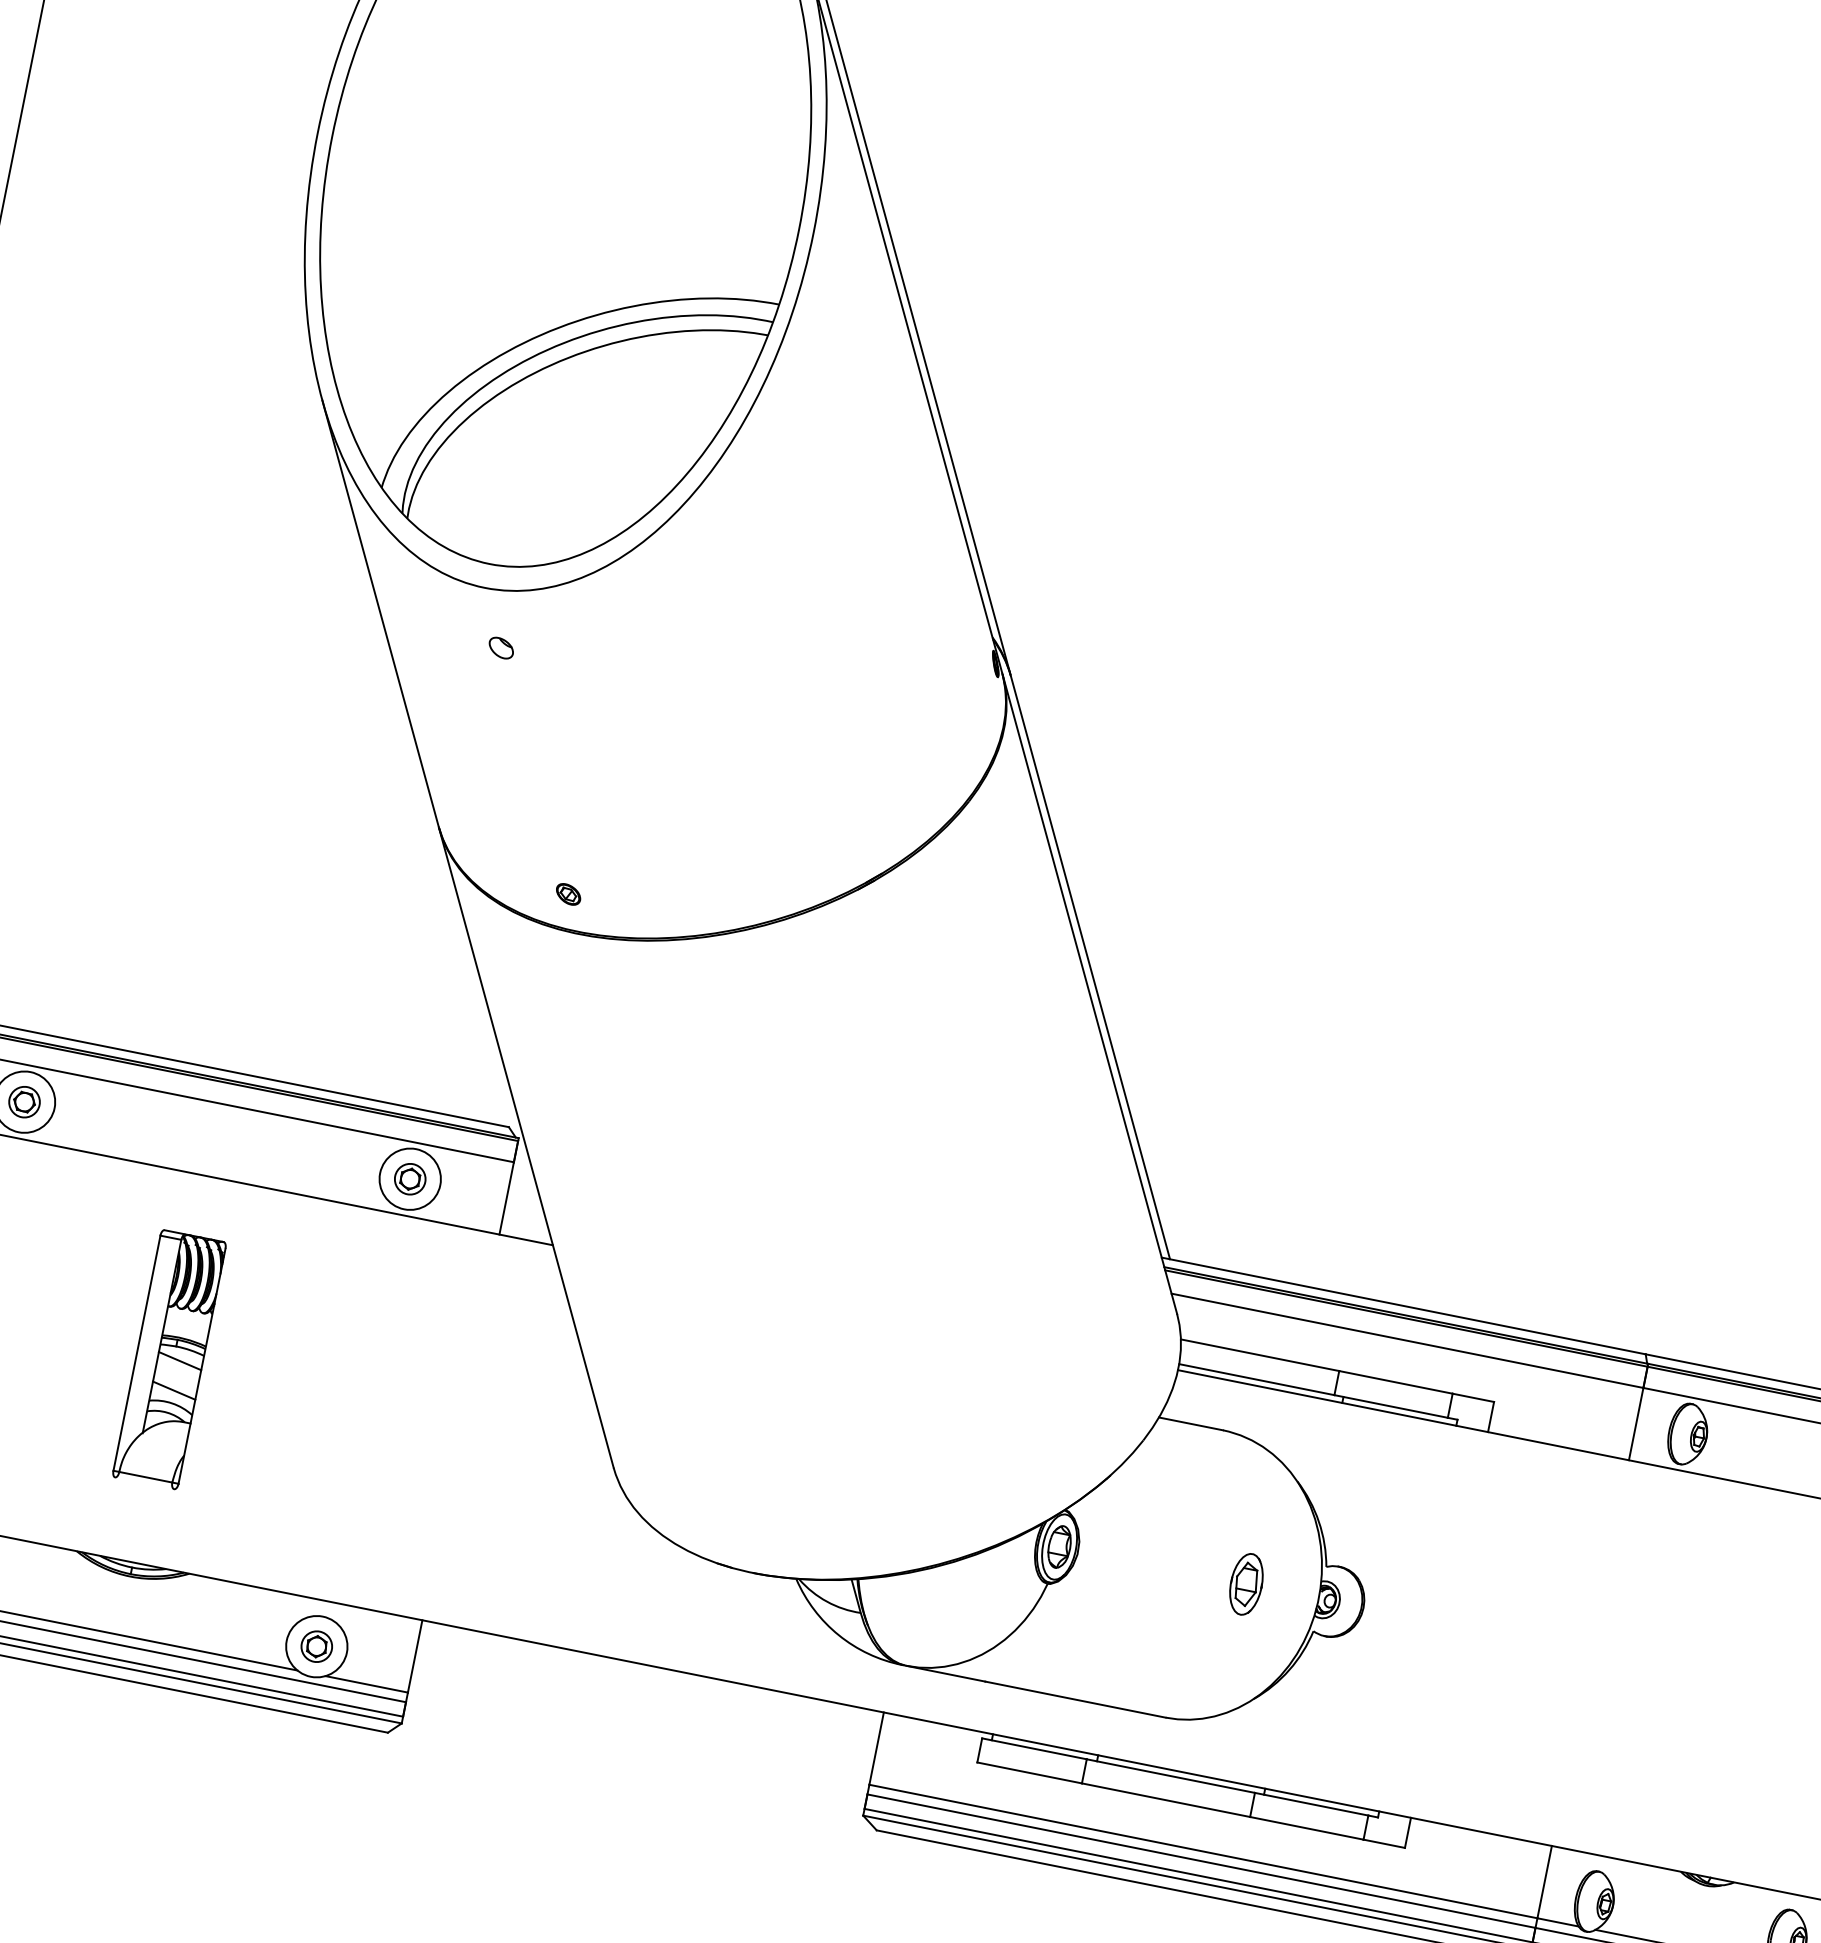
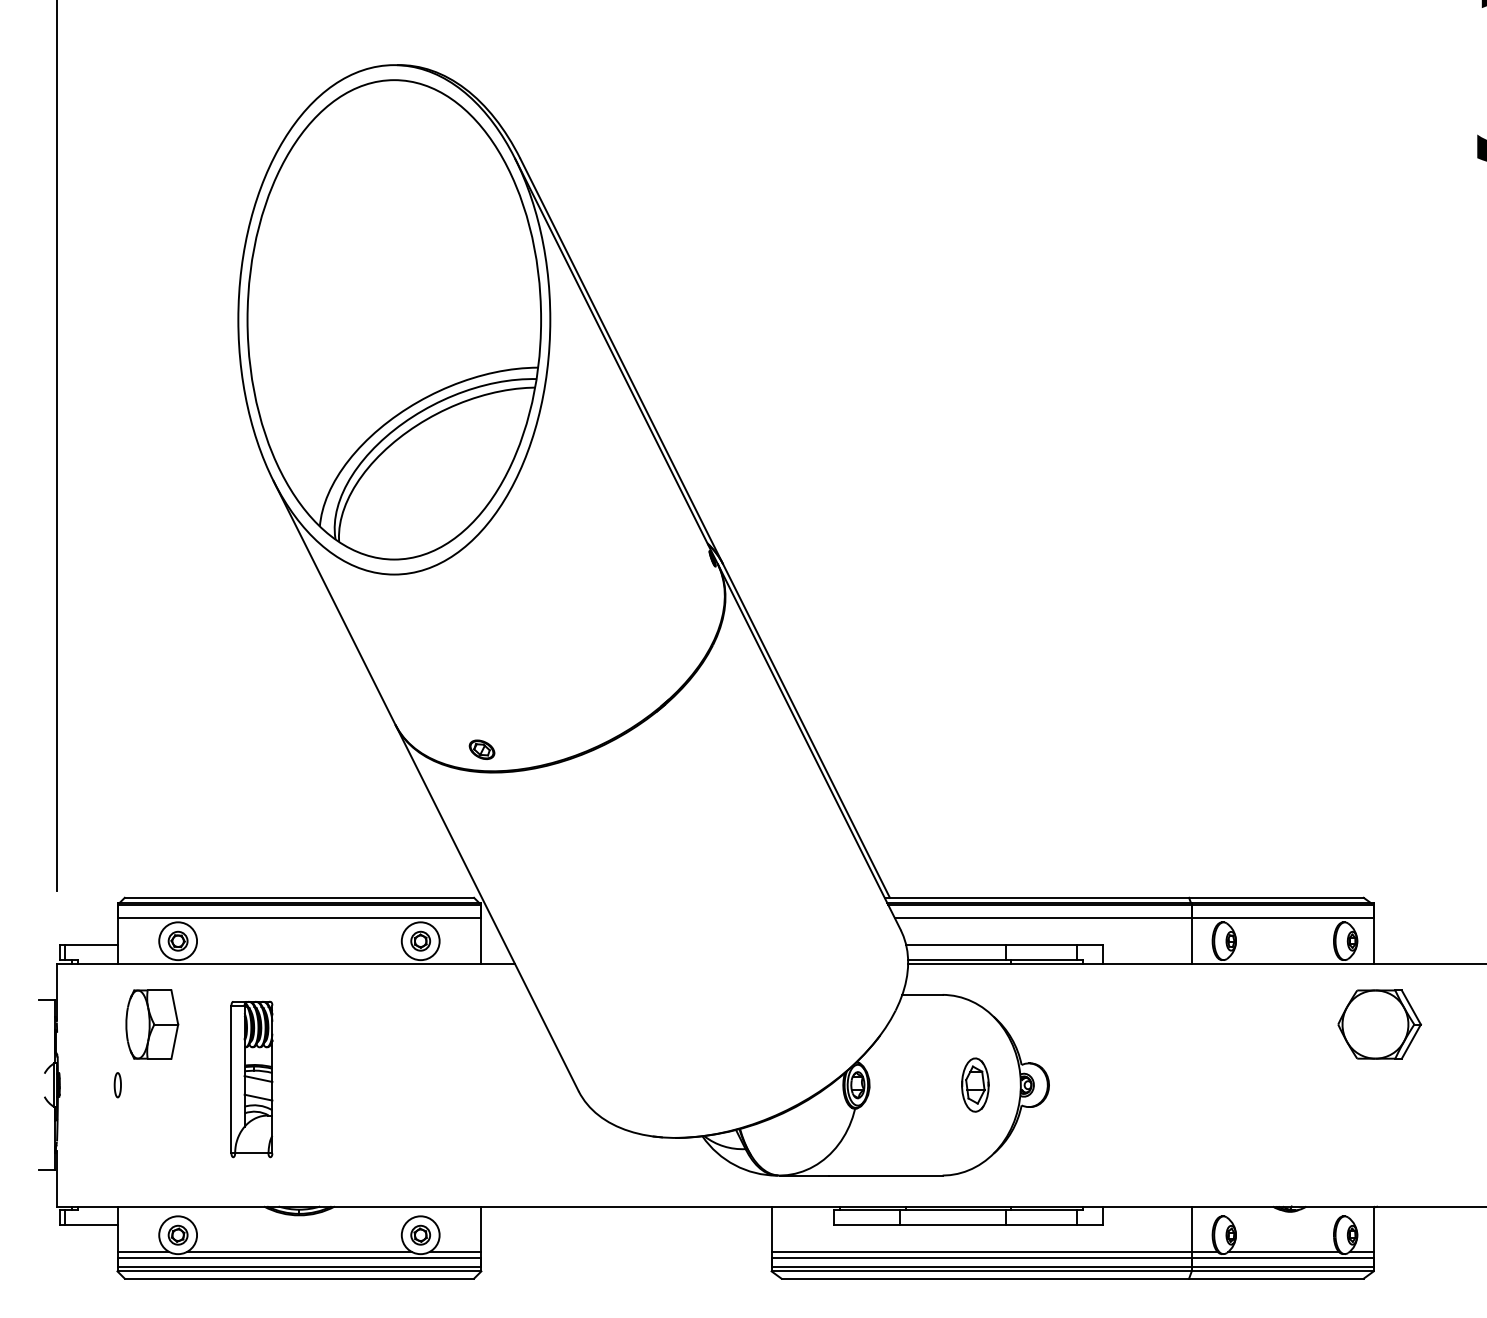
part: (501, 647) -> (411, 608), removed
part: (567, 893) -> (481, 749), size x1.6
part: (168, 1359) -> (251, 1079), moved
part: (1246, 1584) -> (975, 1085), size x1.4

